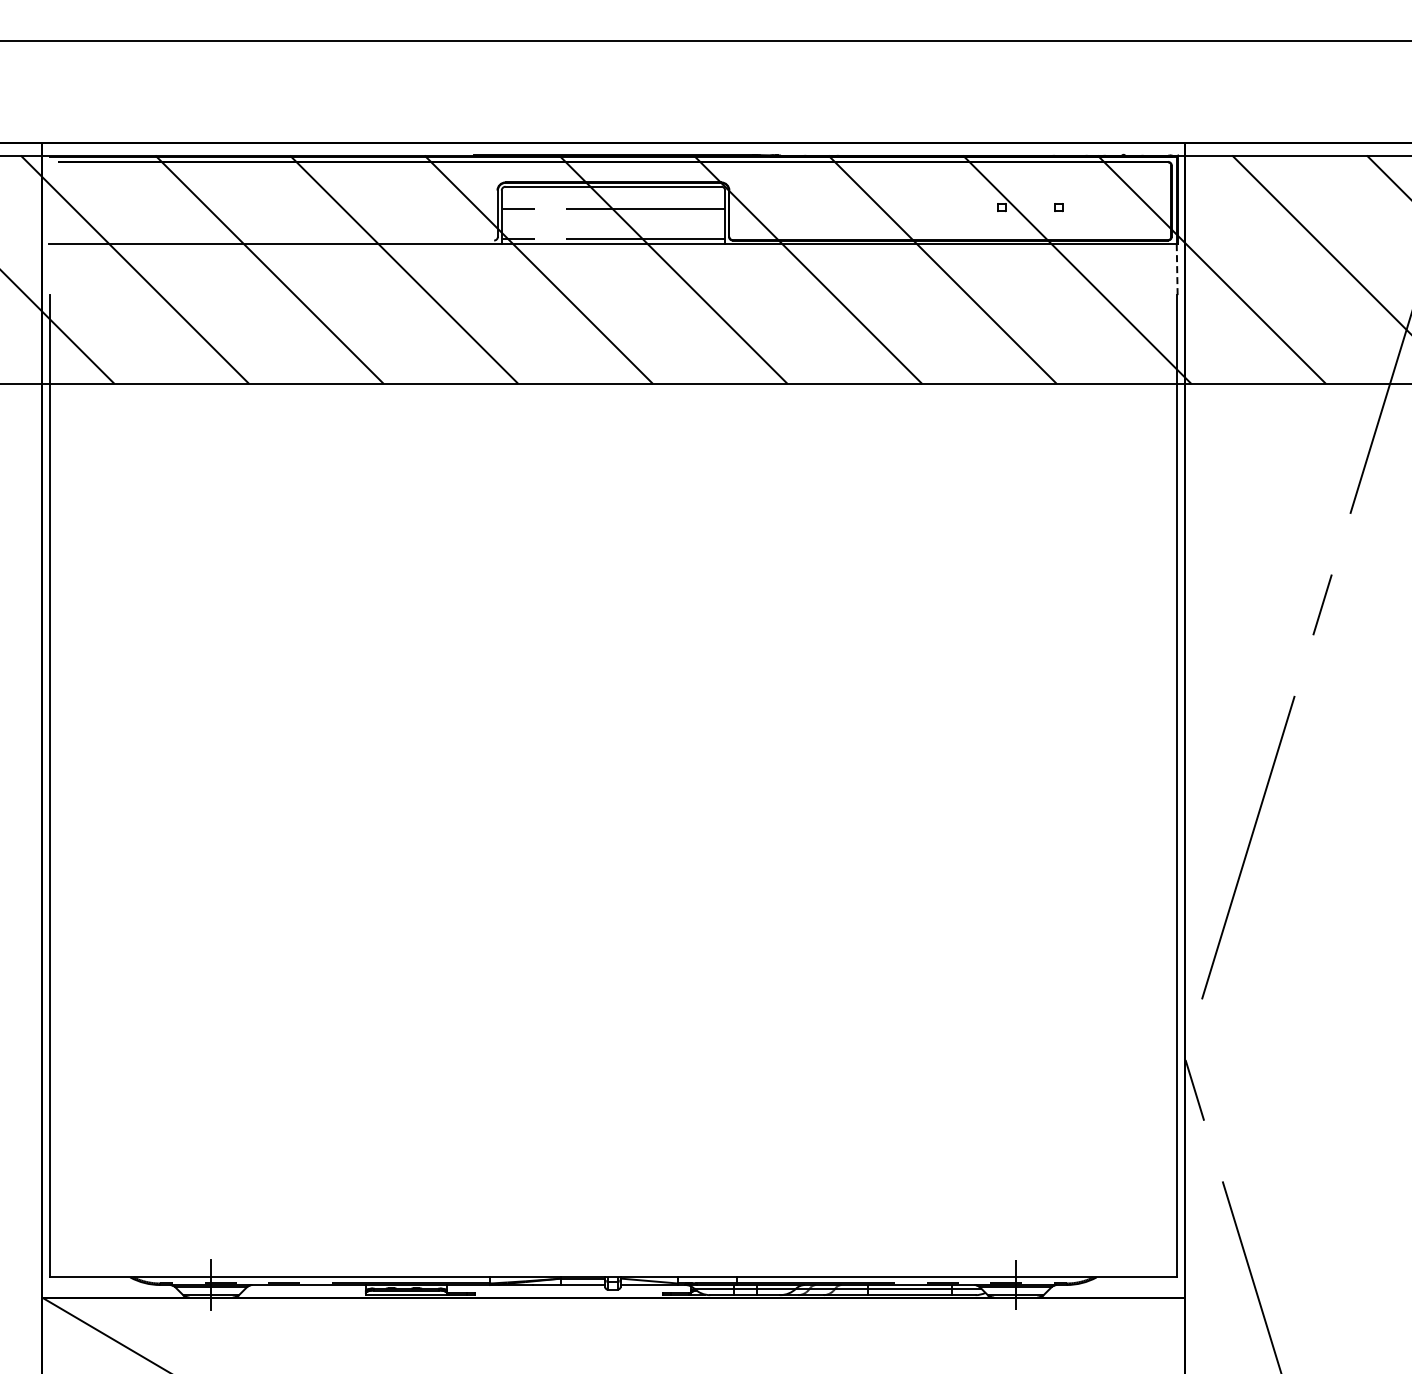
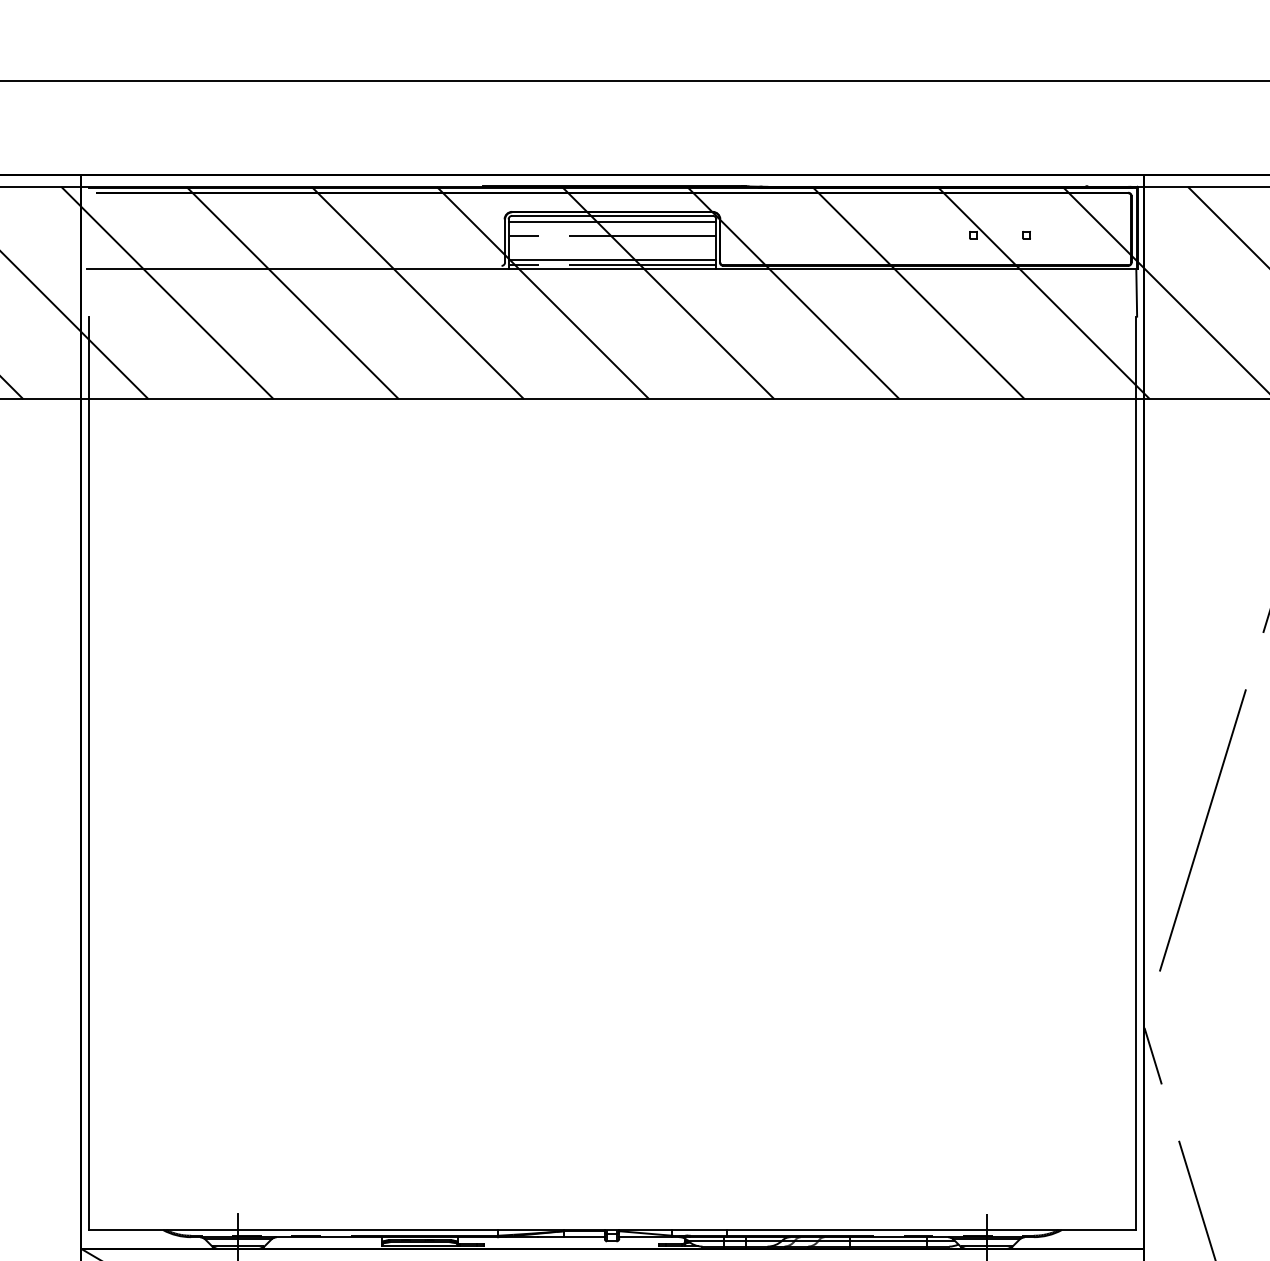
line: (613, 193) -> (612, 222), added
line: (613, 234) -> (612, 260), added
line: (1177, 269) -> (1137, 292), dashed -> solid

